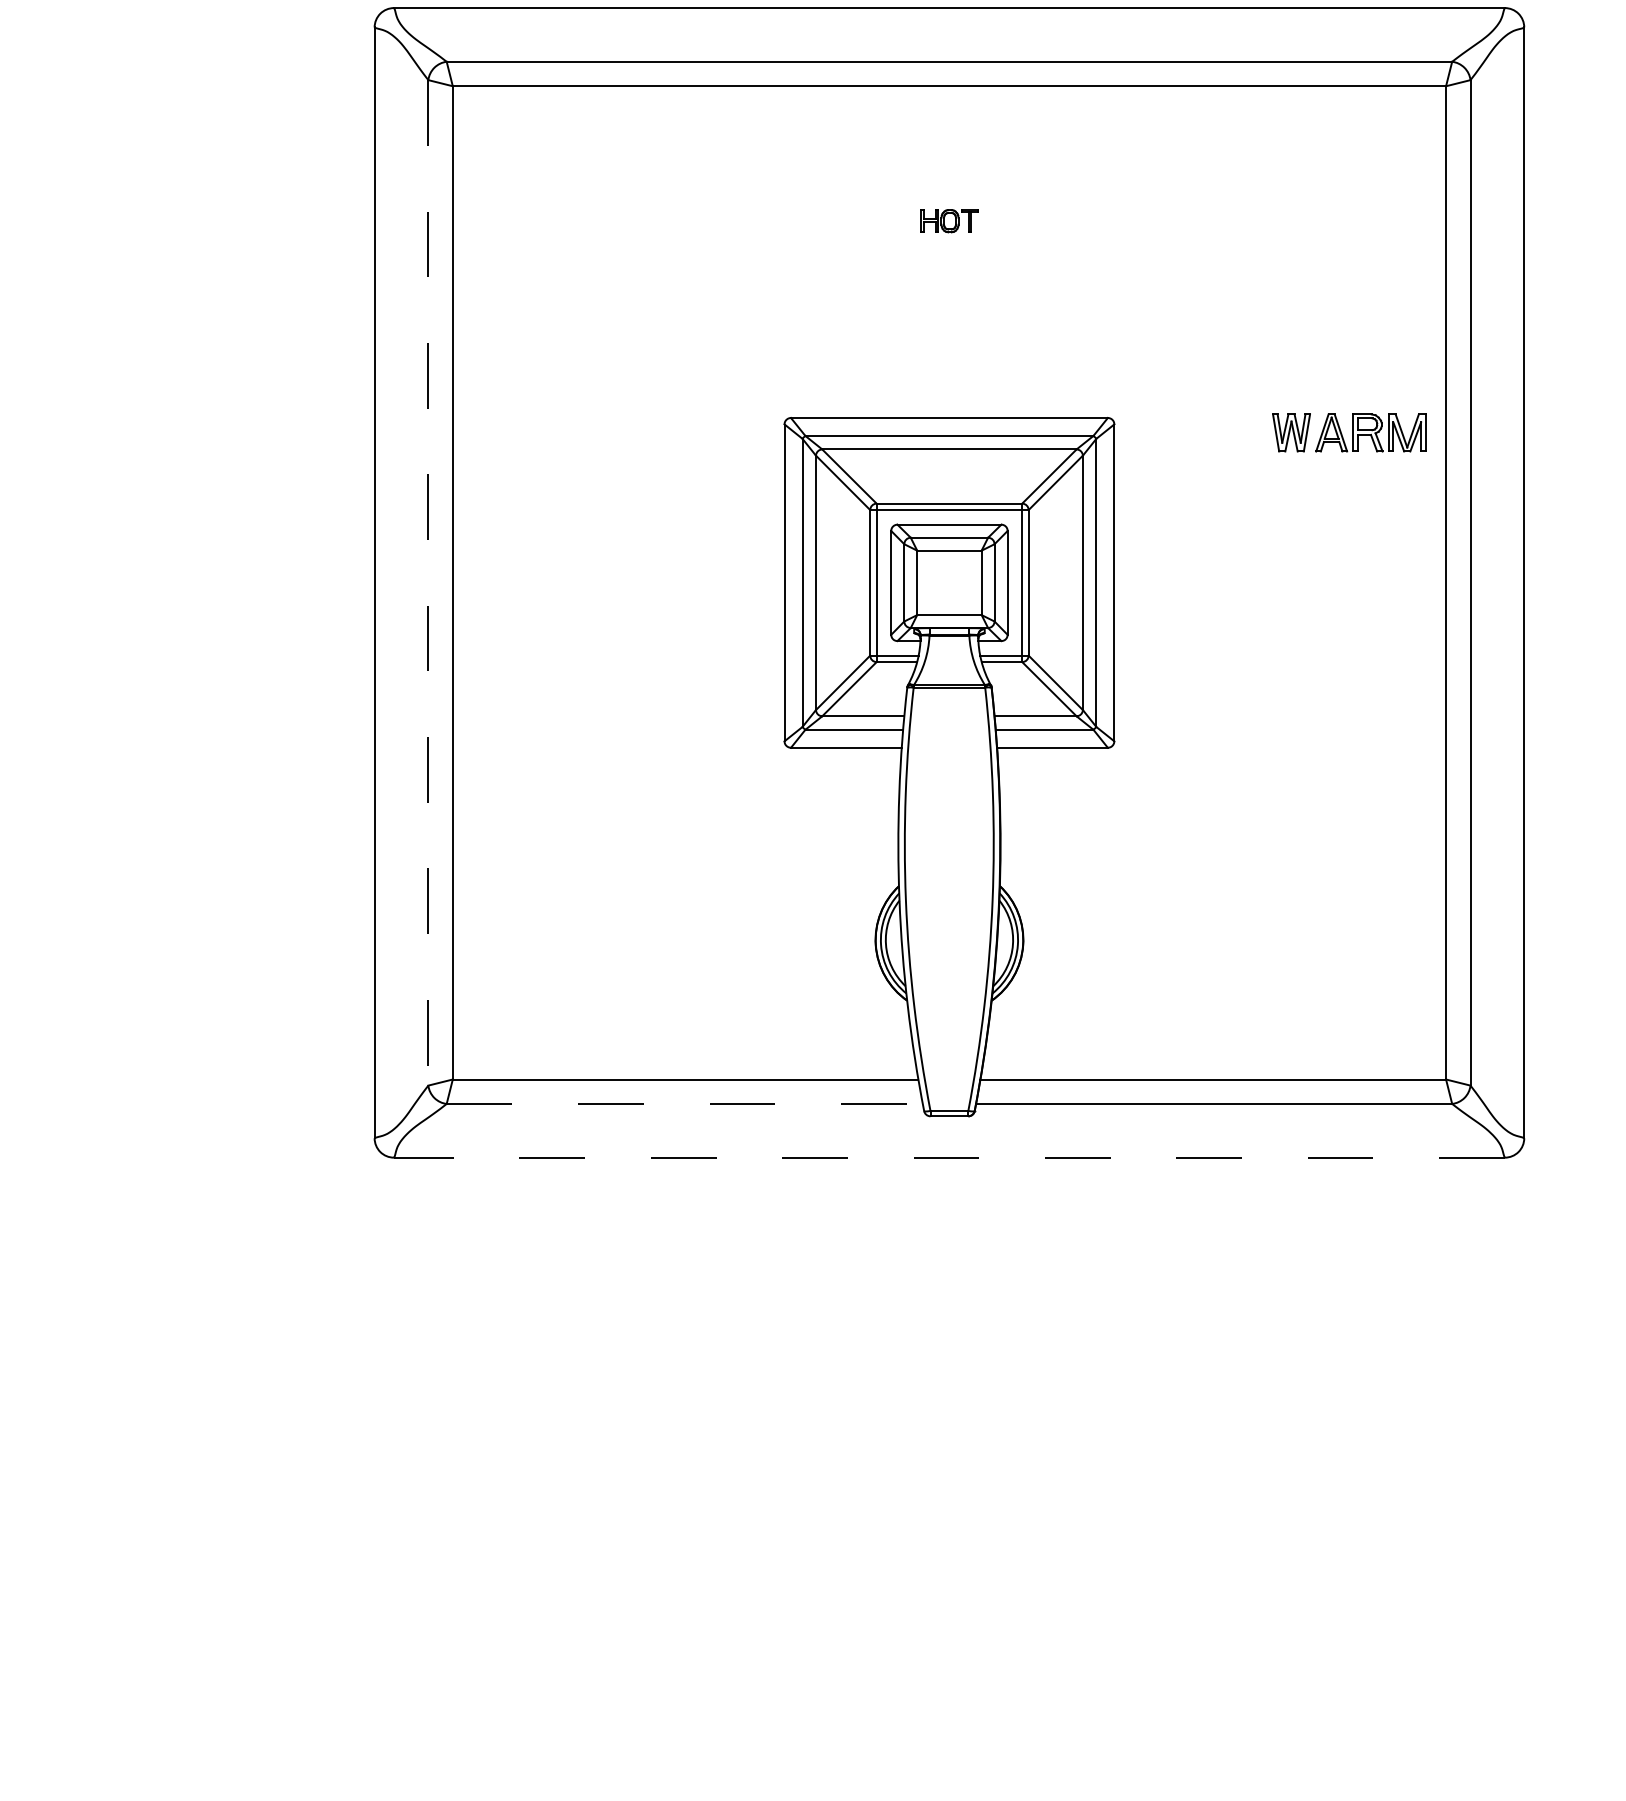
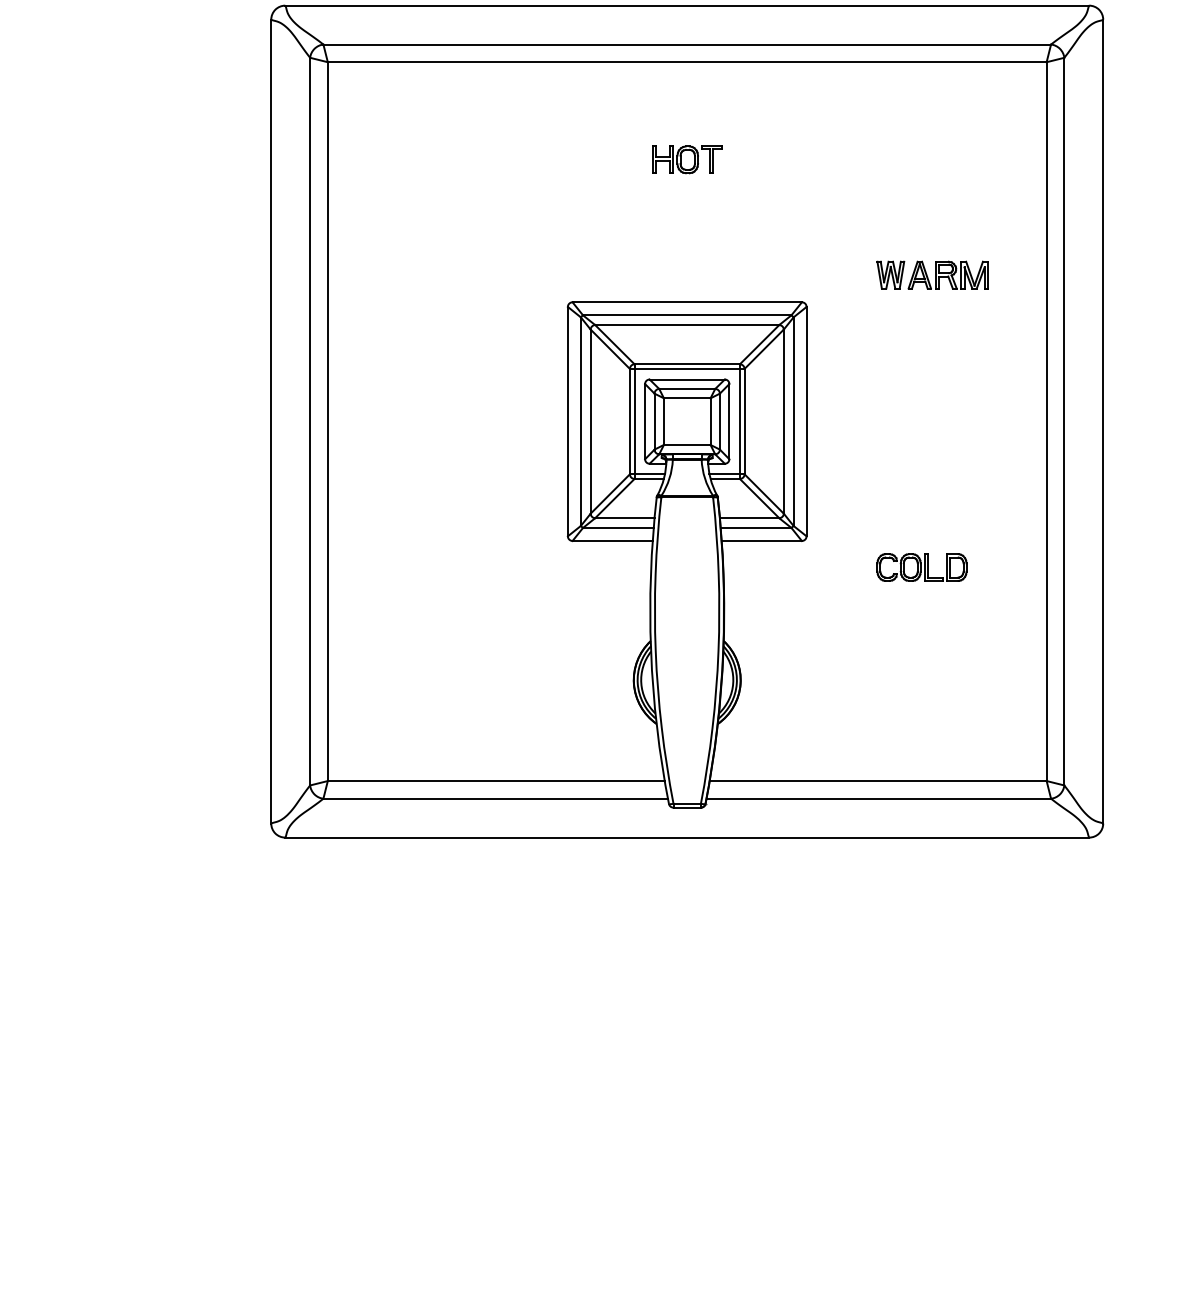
part: (949, 220) -> (687, 159), size x1.67
part: (1349, 432) -> (932, 274), moved
line: (428, 582) -> (310, 421), dashed -> solid
part: (1273, 784) -> (921, 567), added
line: (685, 1103) -> (496, 798), dashed -> solid
line: (949, 1157) -> (687, 837), dashed -> solid

